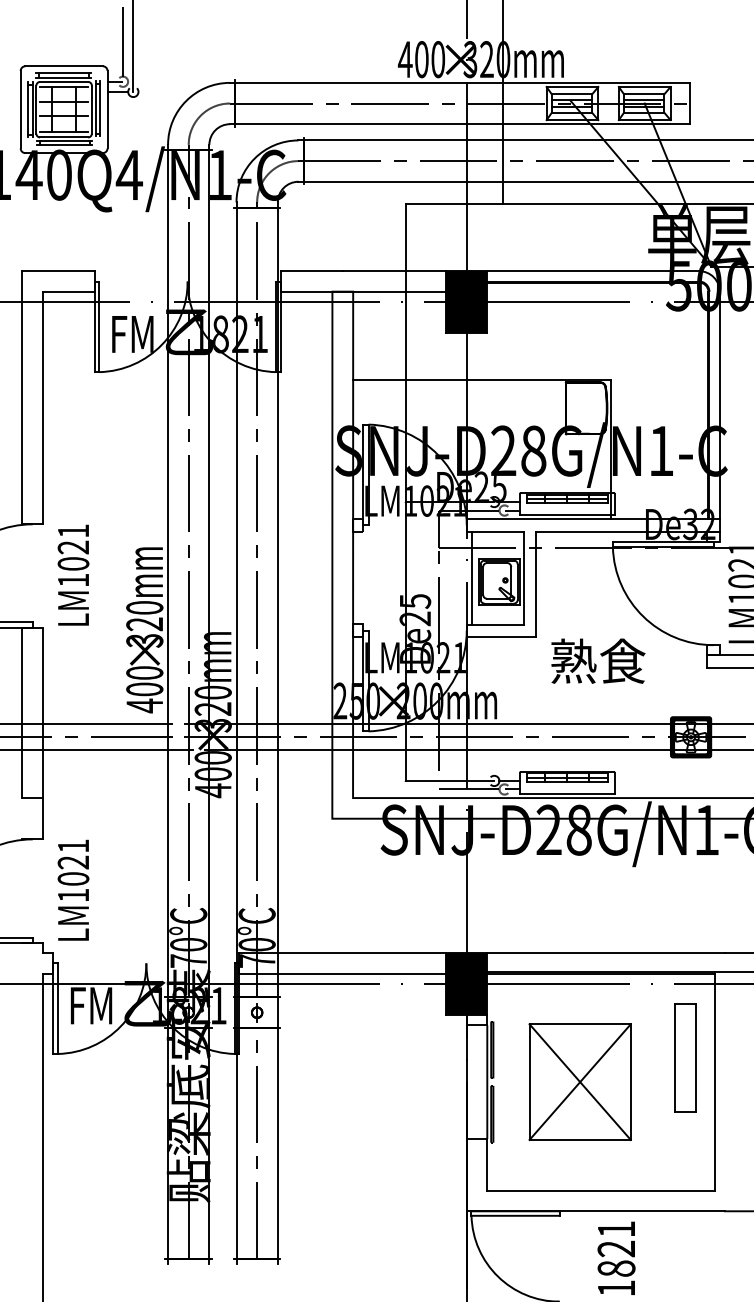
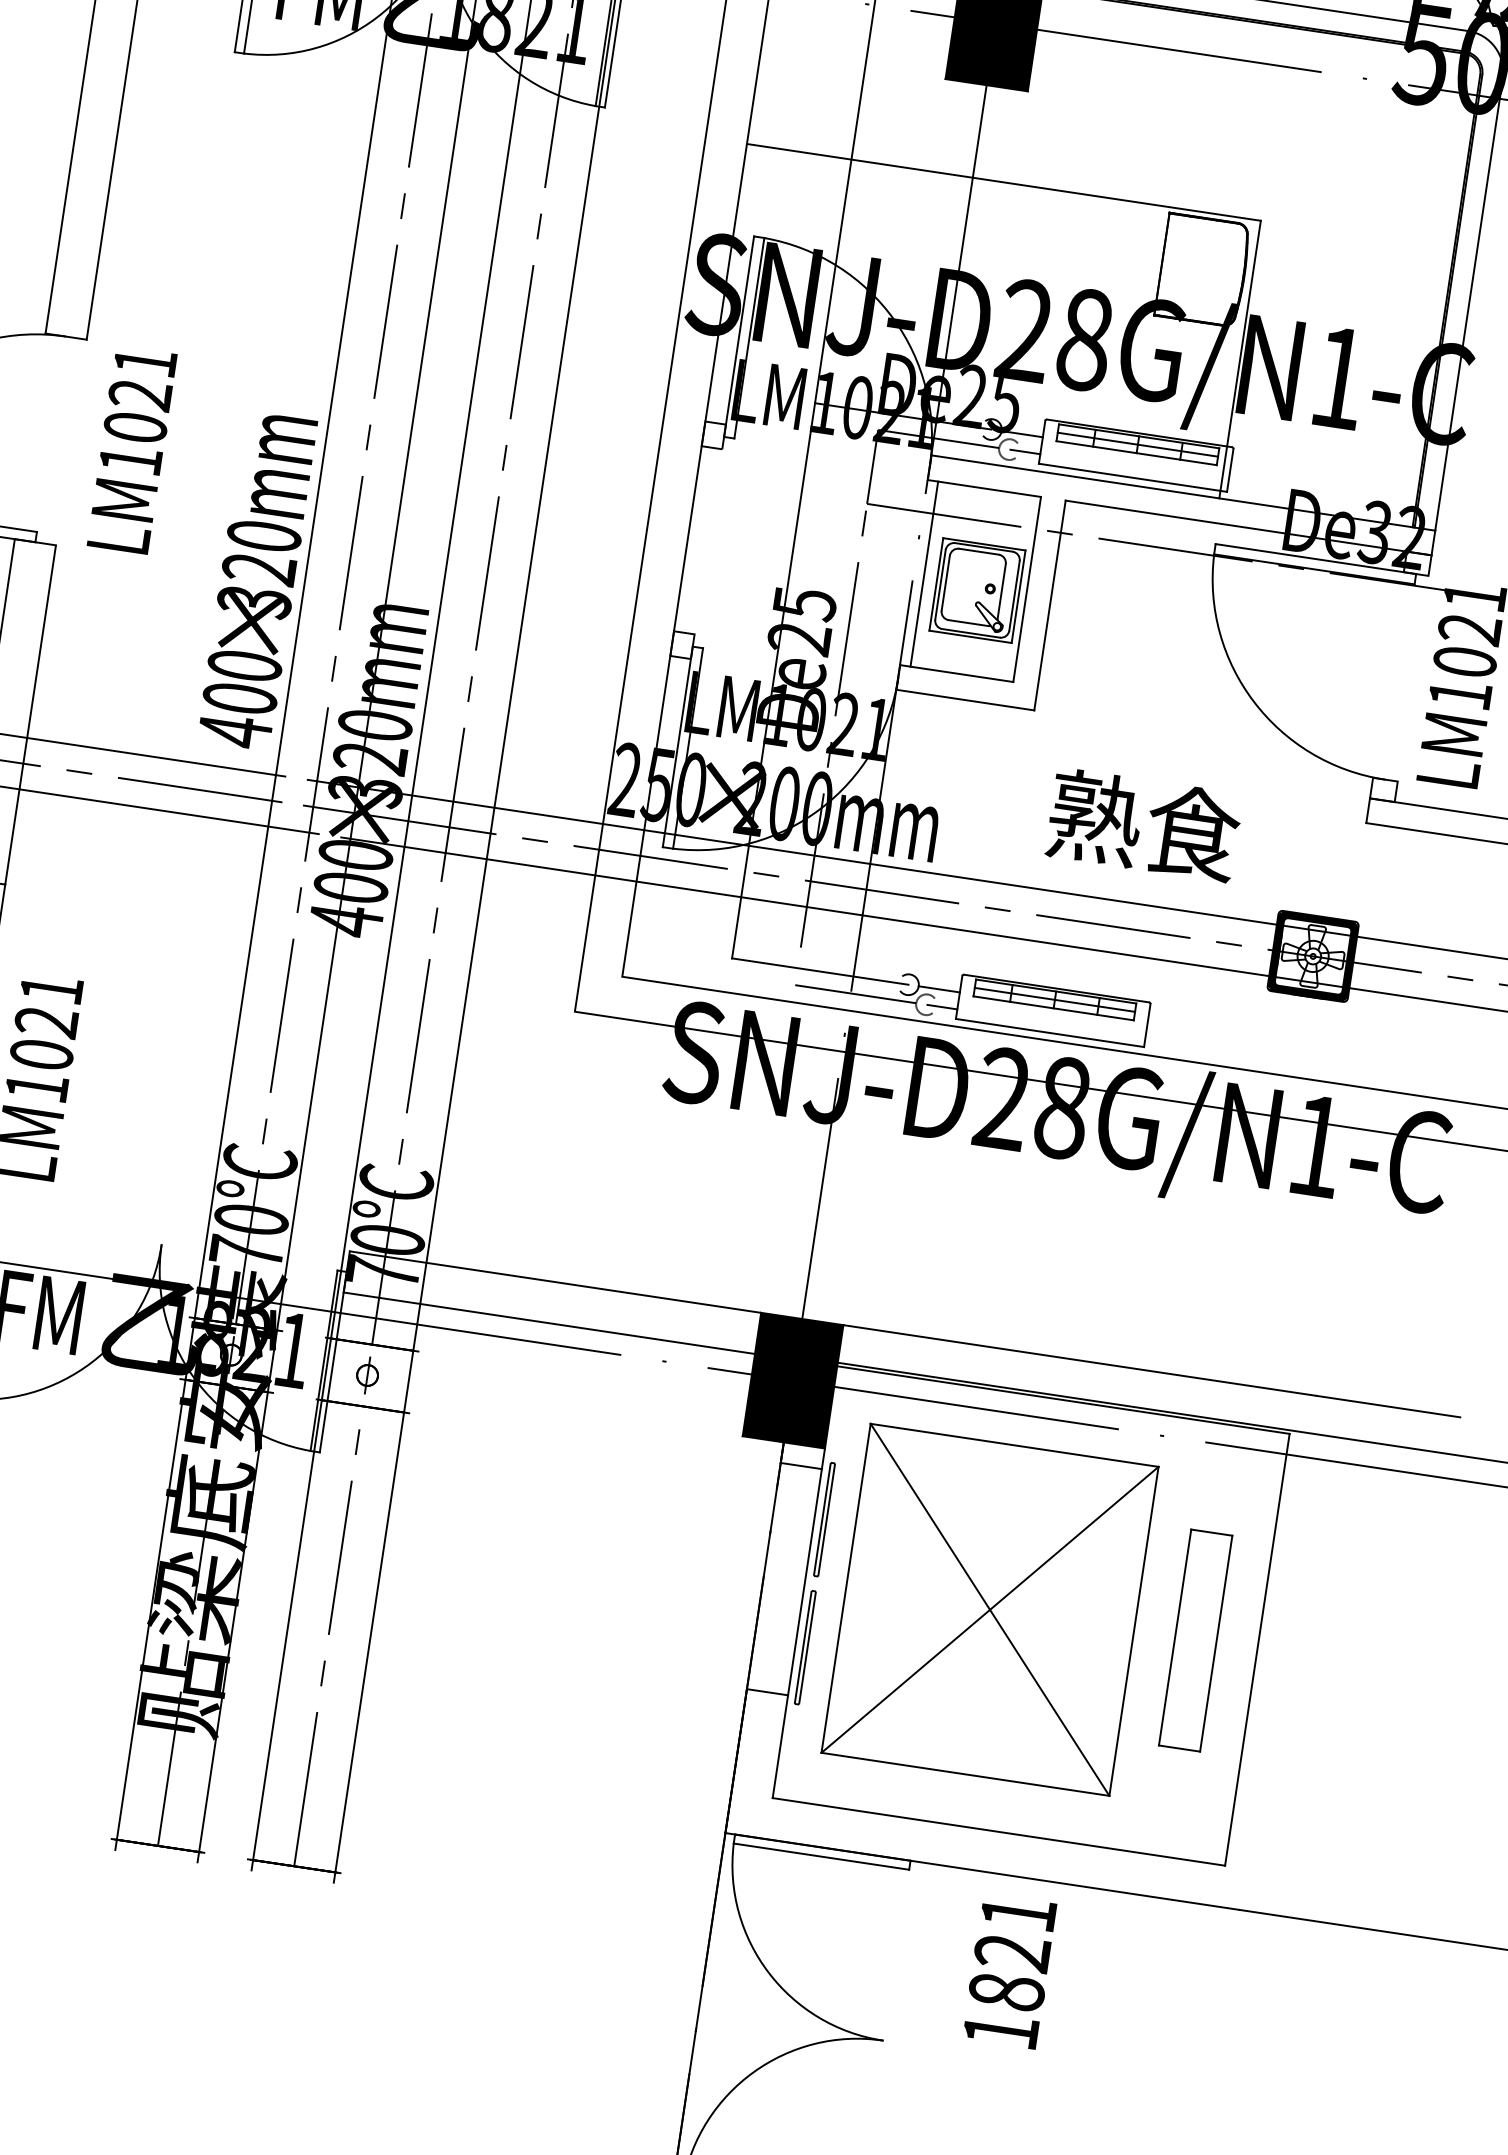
text: (598, 660) -> (1144, 823), moved
part: (685, 1057) -> (1195, 1639), moved
part: (579, 1081) -> (988, 1608), size x1.43

